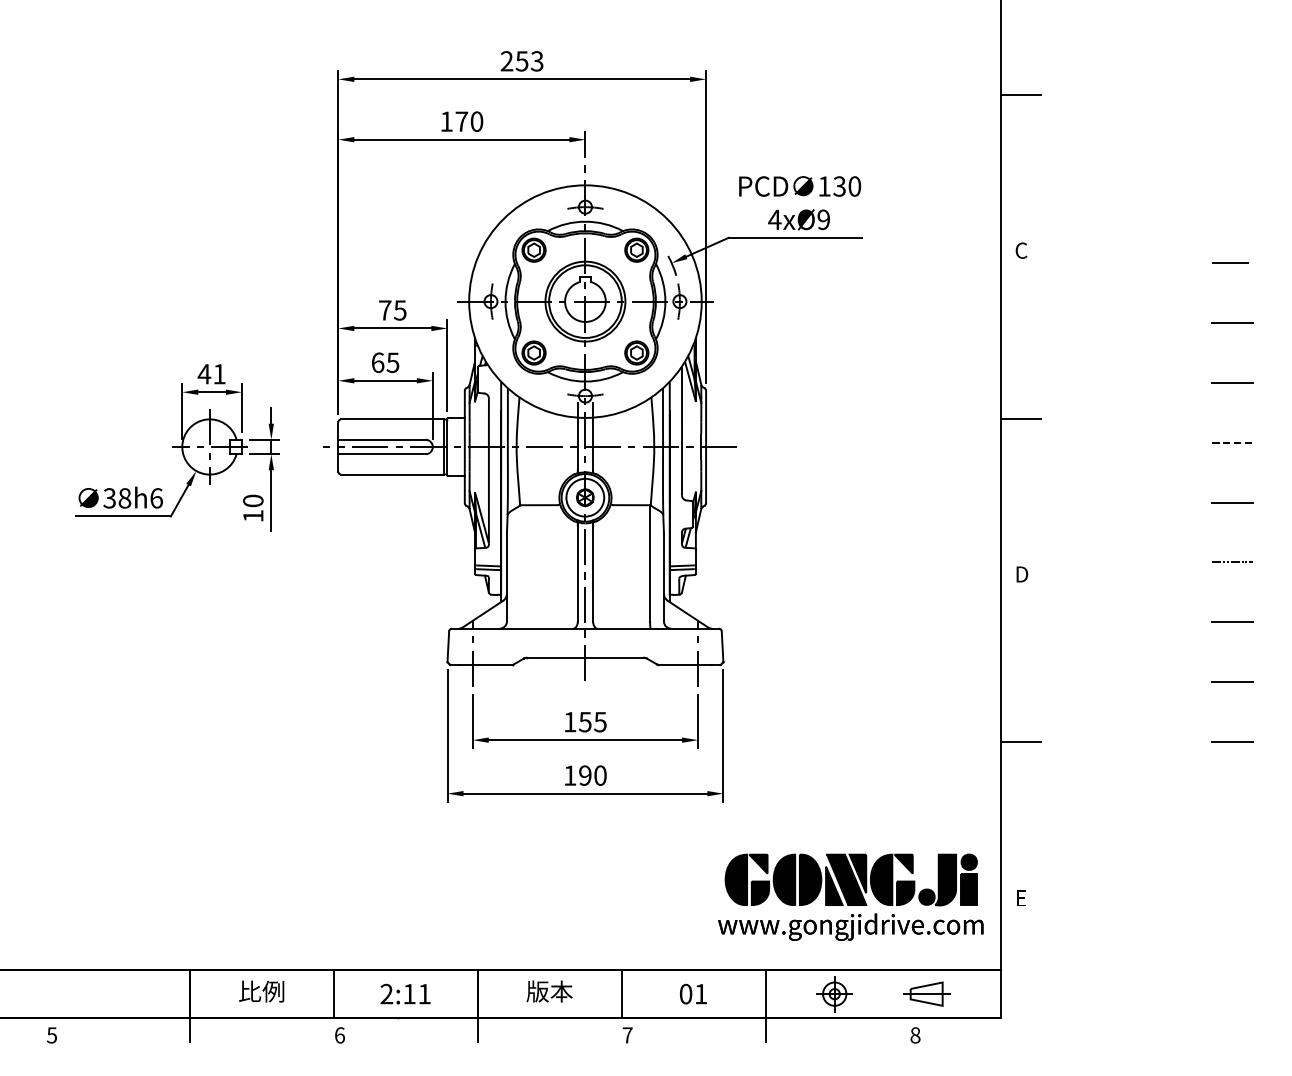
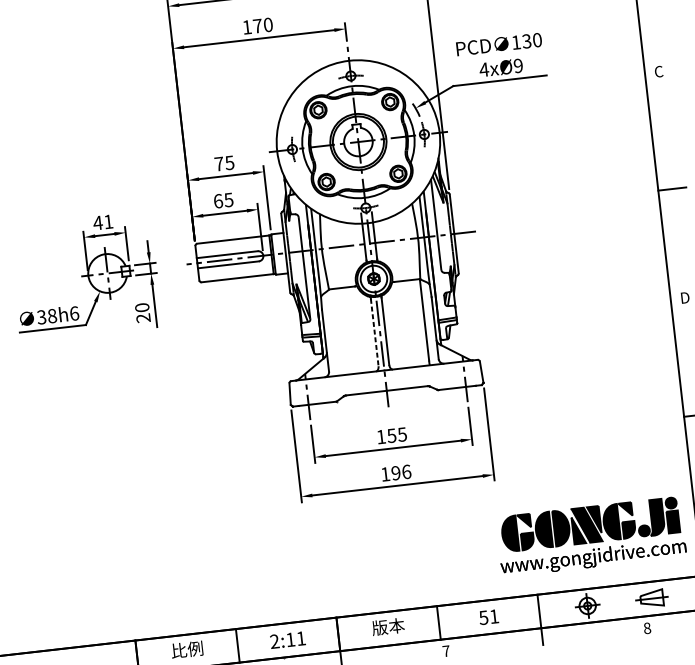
text: (253, 515) -> (143, 317), 10 -> 20
line: (577, 573) -> (374, 332), solid -> dashed
text: (600, 775) -> (406, 471), 190 -> 196
text: (685, 993) -> (483, 617), 01 -> 51

